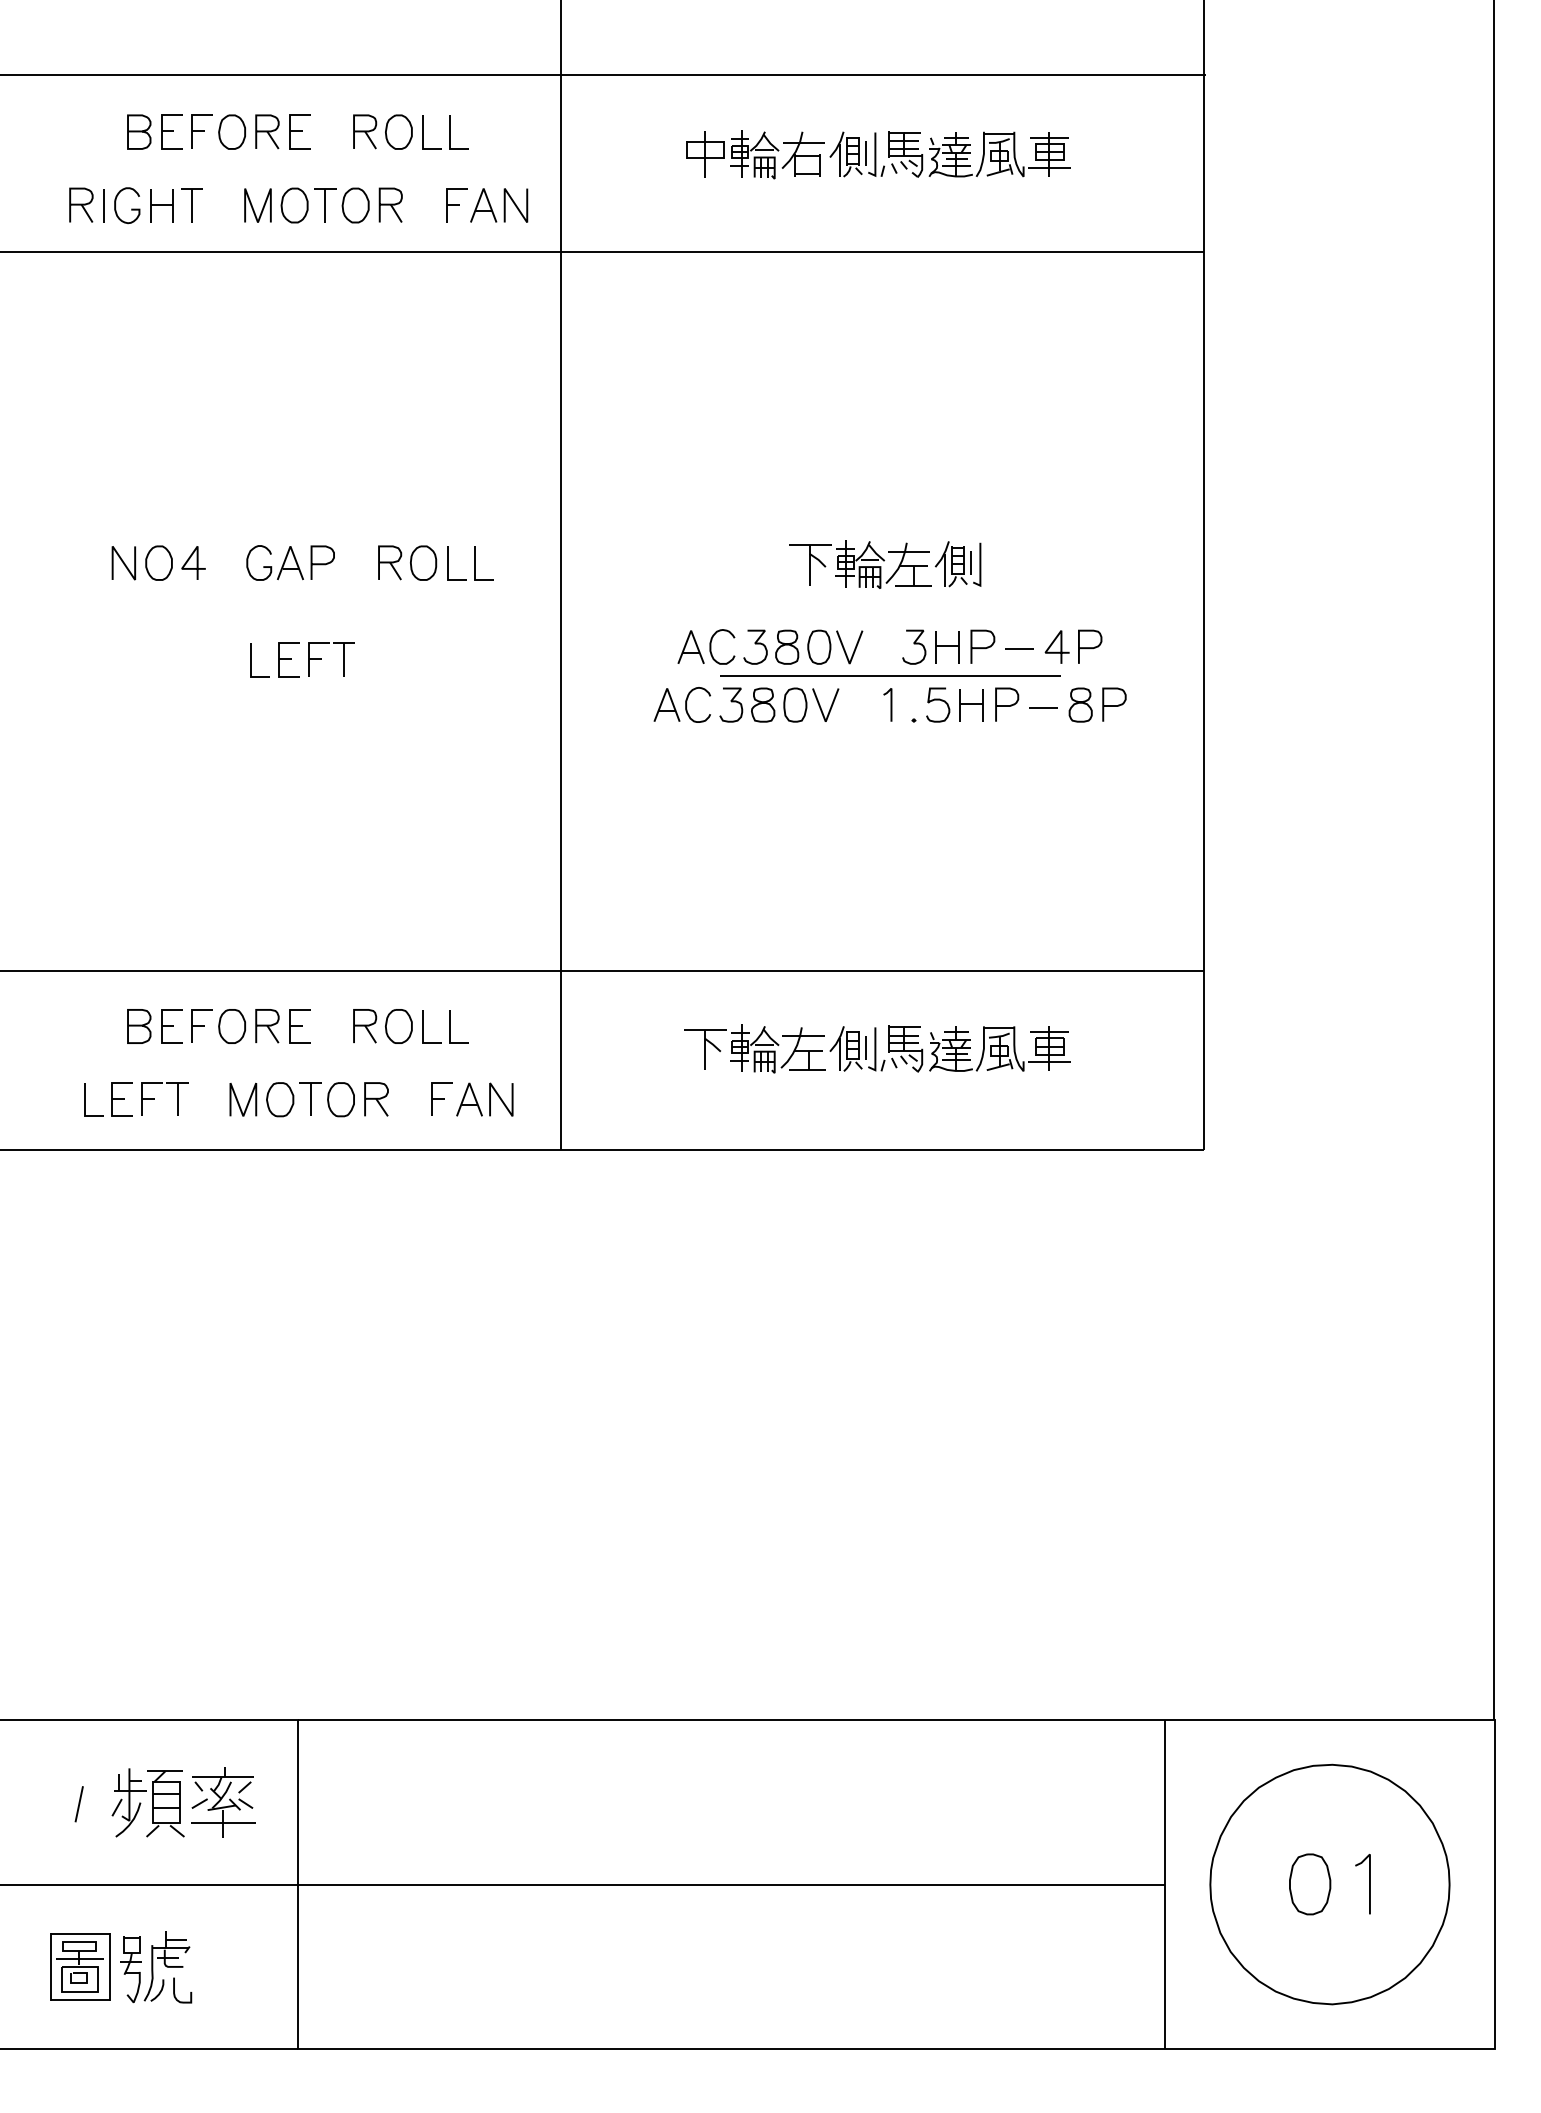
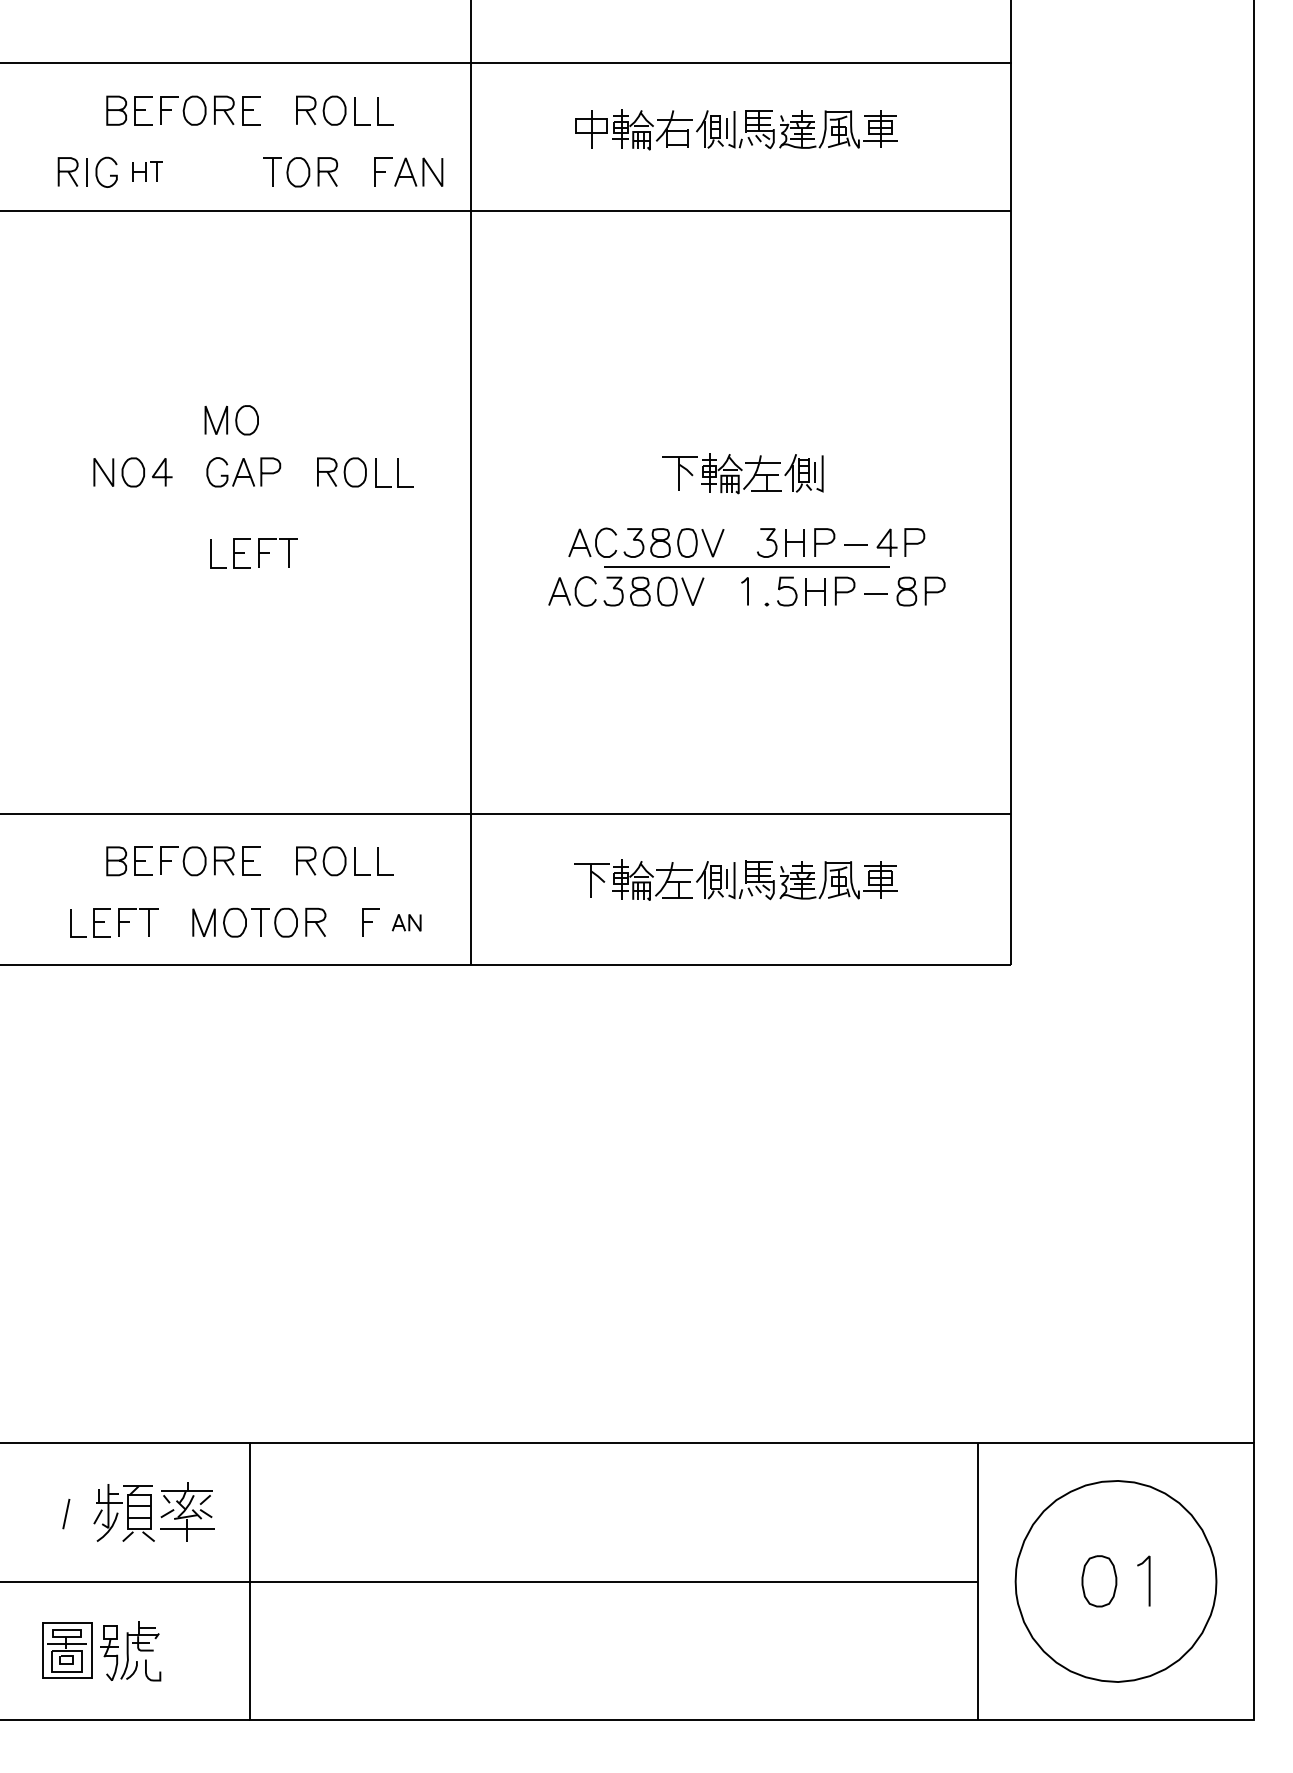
part: (175, 204) -> (147, 171), size x0.7
part: (276, 205) -> (231, 420), moved
part: (484, 1099) -> (406, 922), size x0.6

